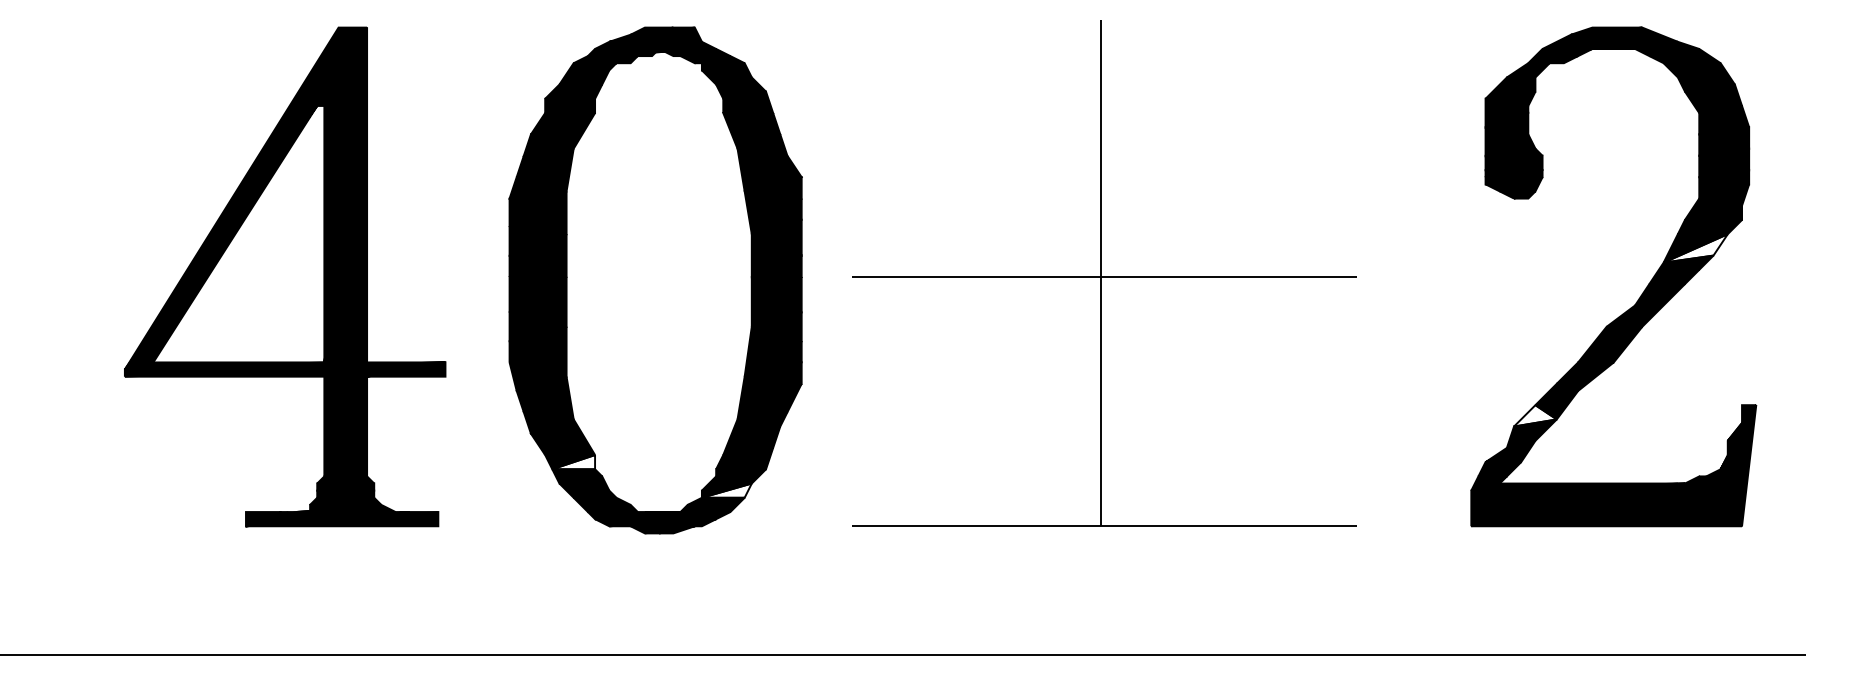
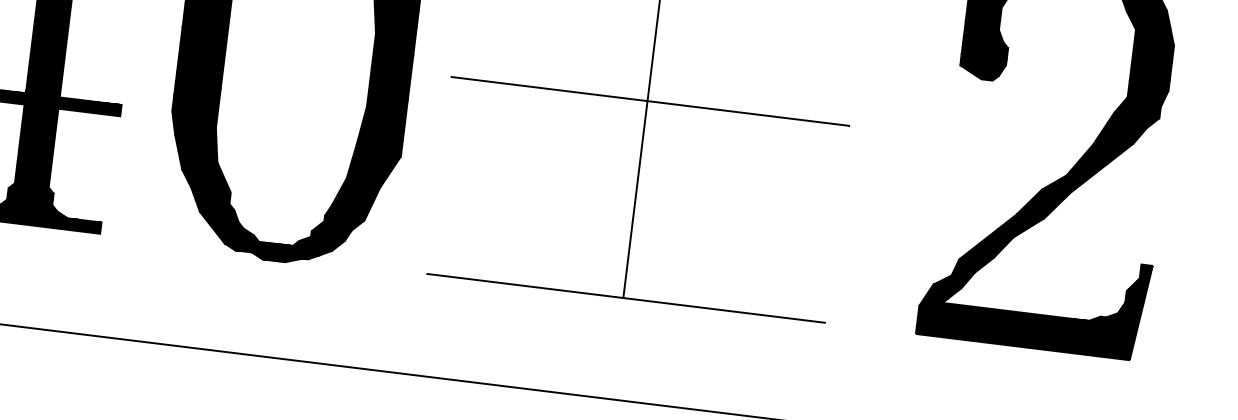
fill: (1695, 248) -> (1119, 136), added
fill: (1535, 415) -> (977, 252), added
fill: (573, 462) -> (213, 196), added
fill: (726, 490) -> (331, 233), added

